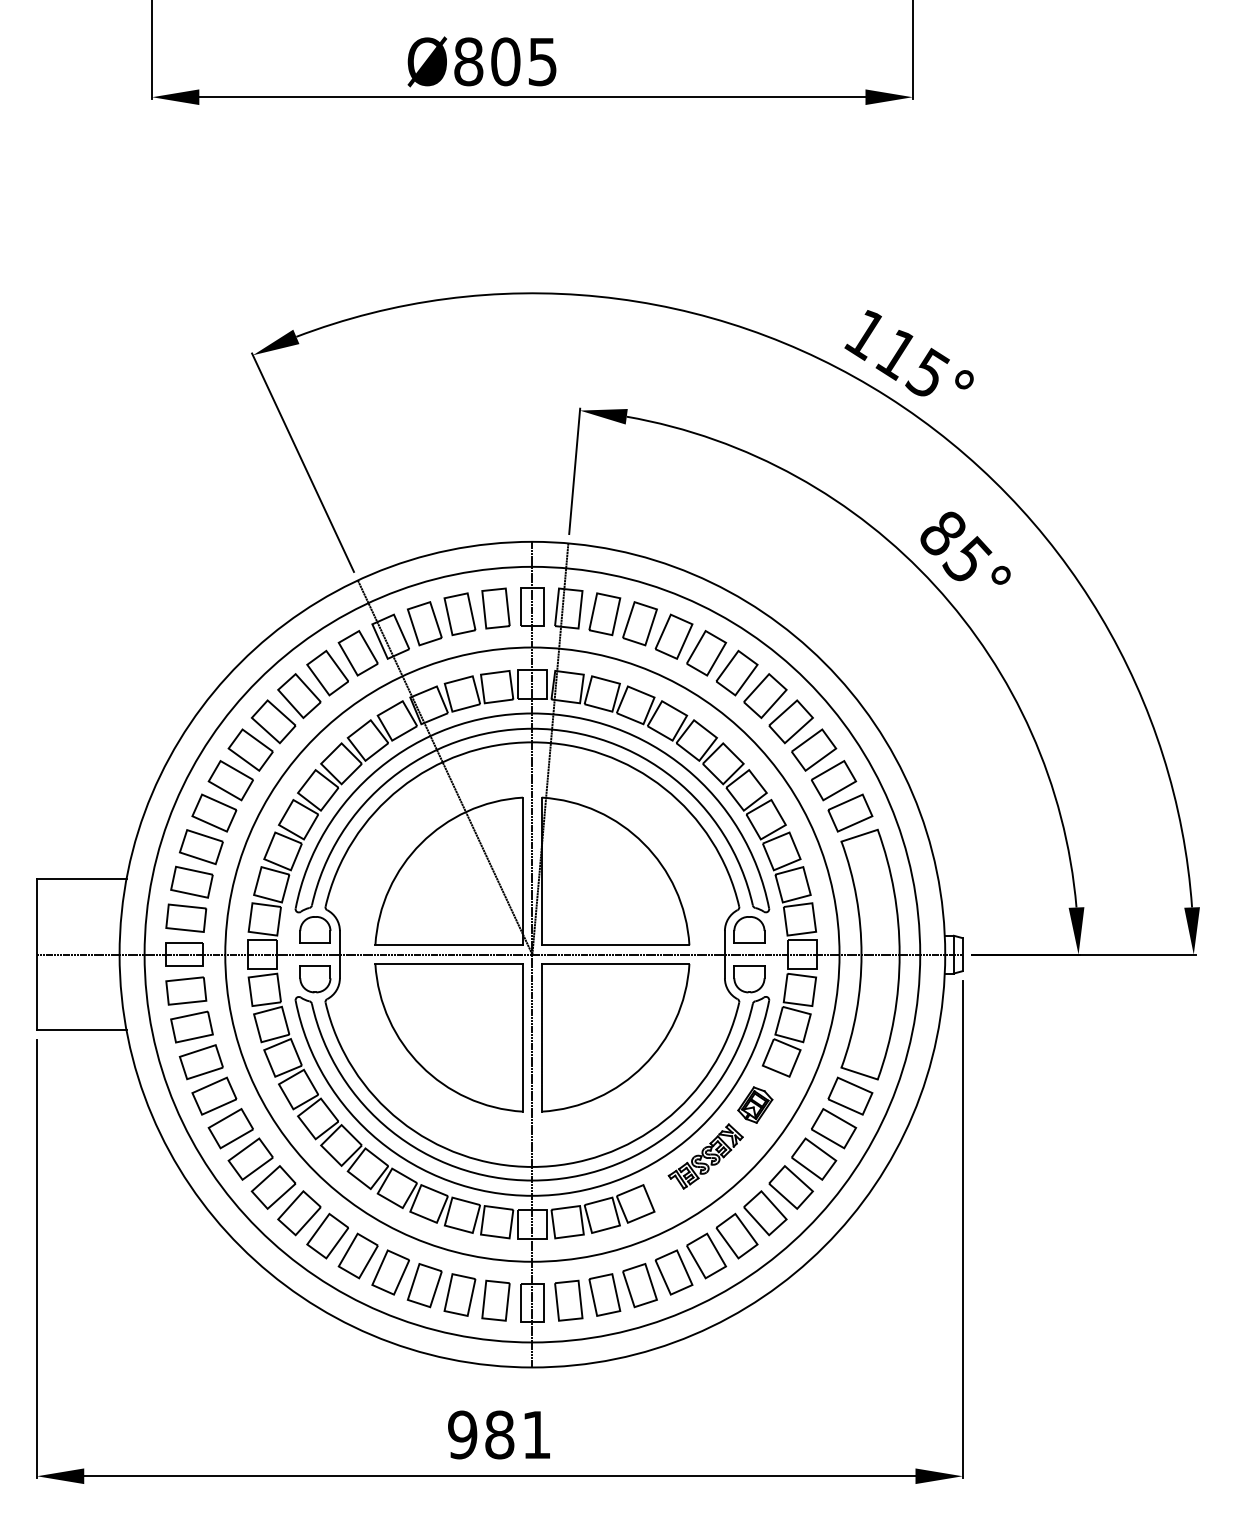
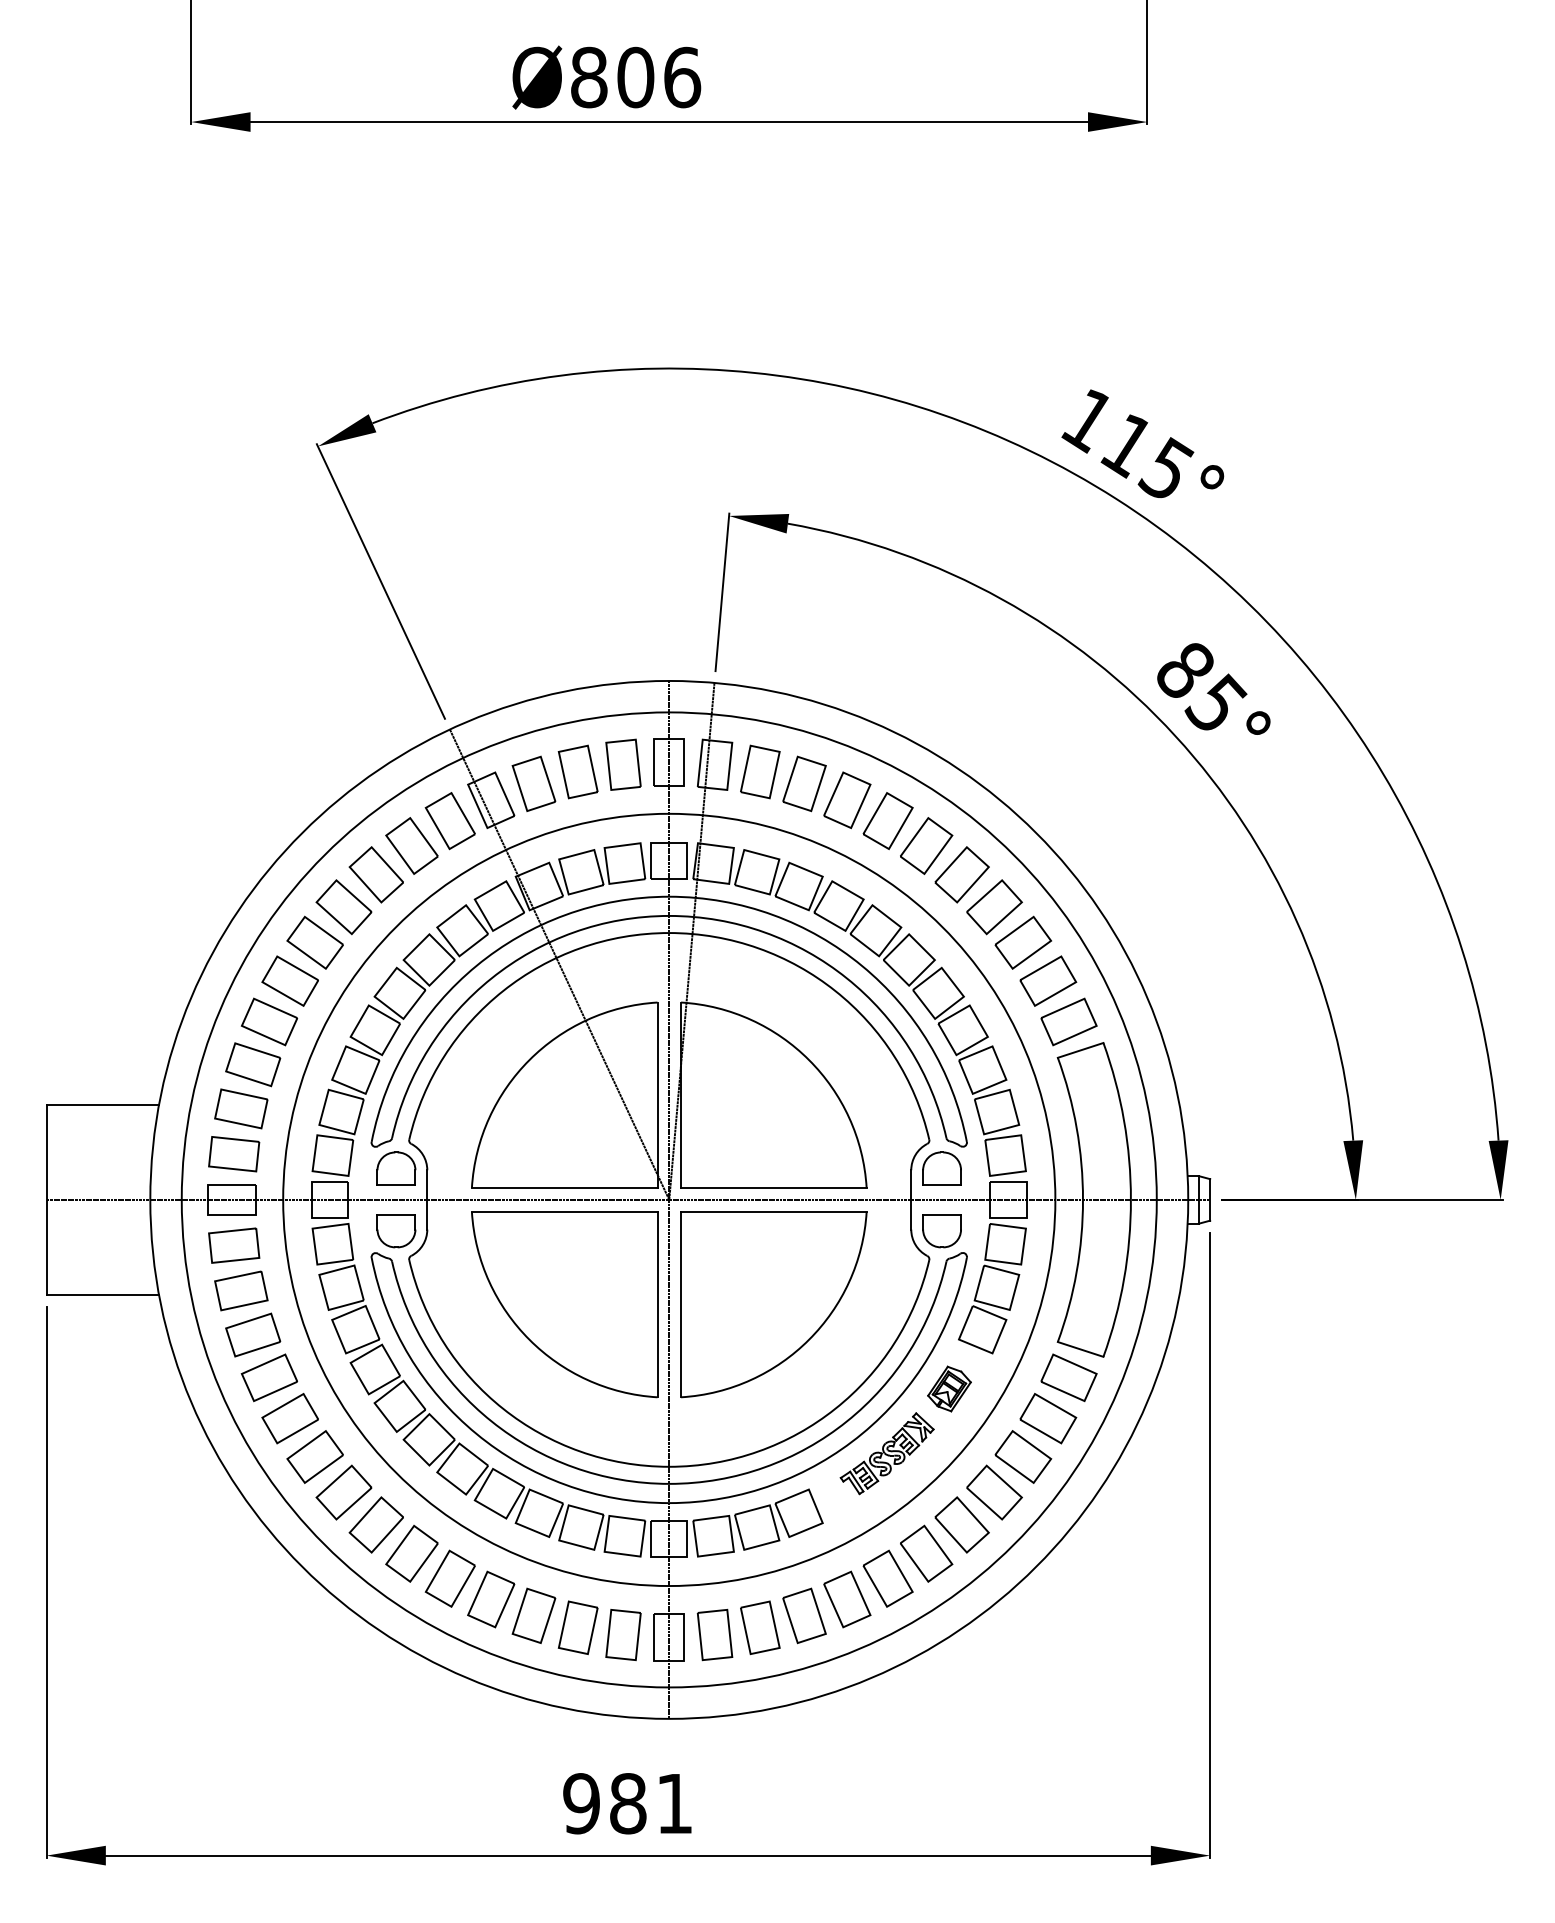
text: (542, 61) -> (681, 77), Ø805 -> Ø806

